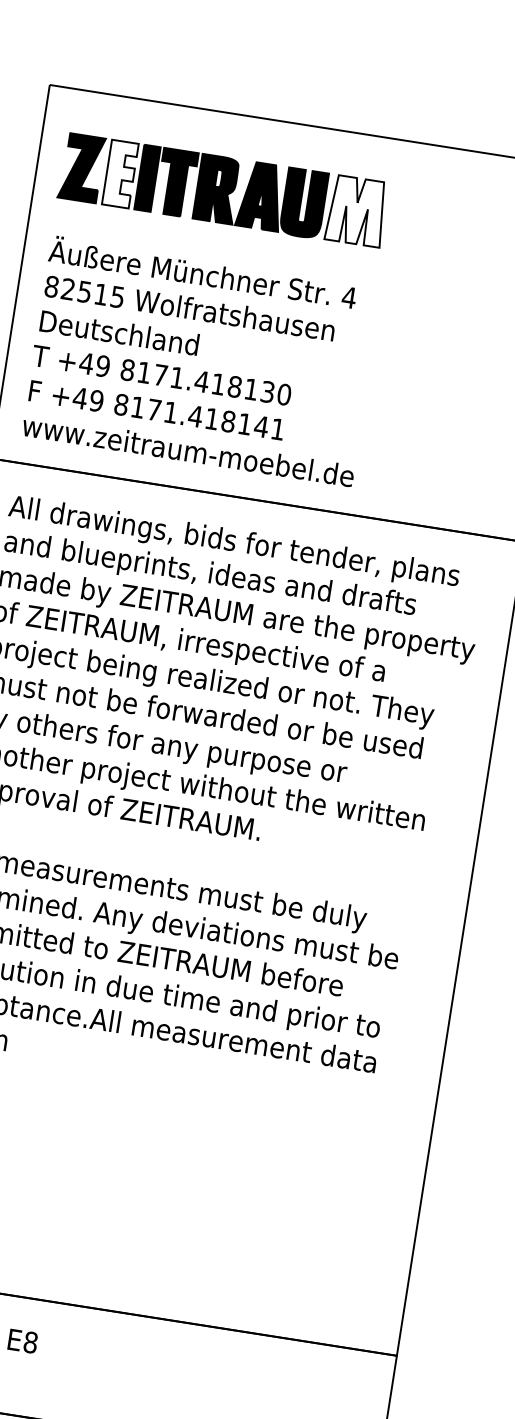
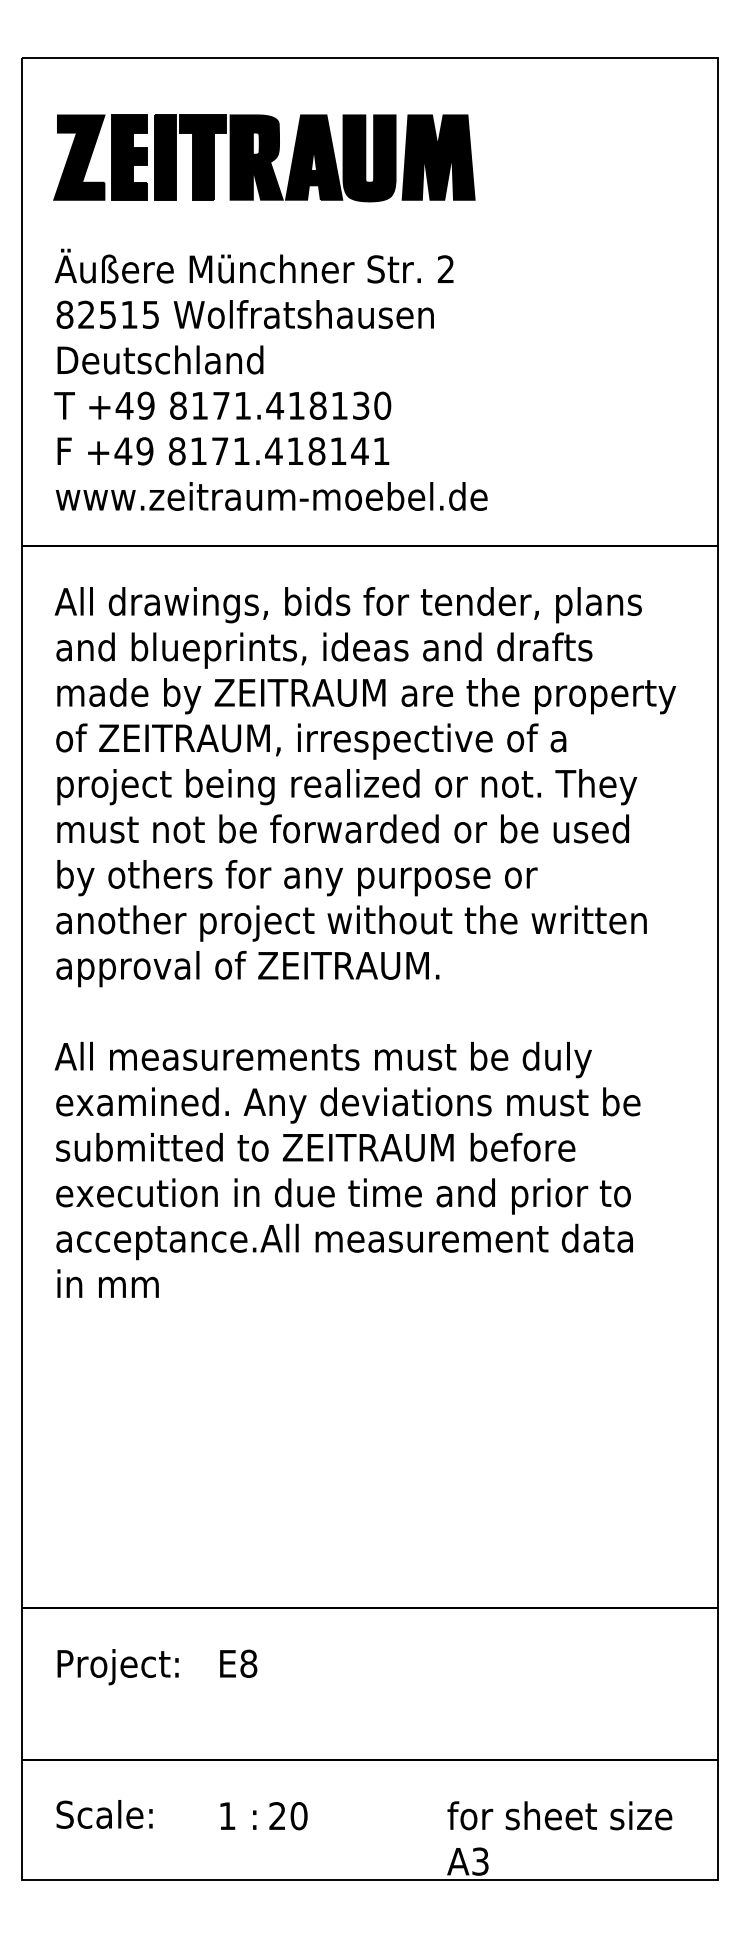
fill: (120, 173) -> (129, 157), added
fill: (356, 211) -> (438, 157), added
text: (348, 296) -> (445, 268), 4 -> 2

